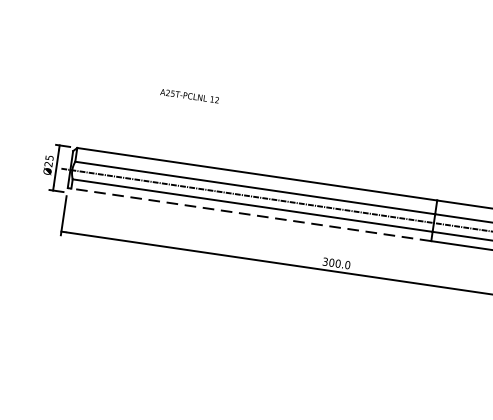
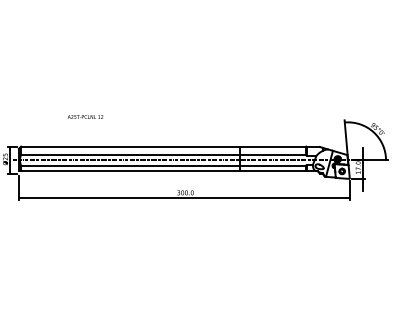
text: (189, 95) -> (85, 116), moved
line: (251, 215) -> (130, 171), dashed -> solid

